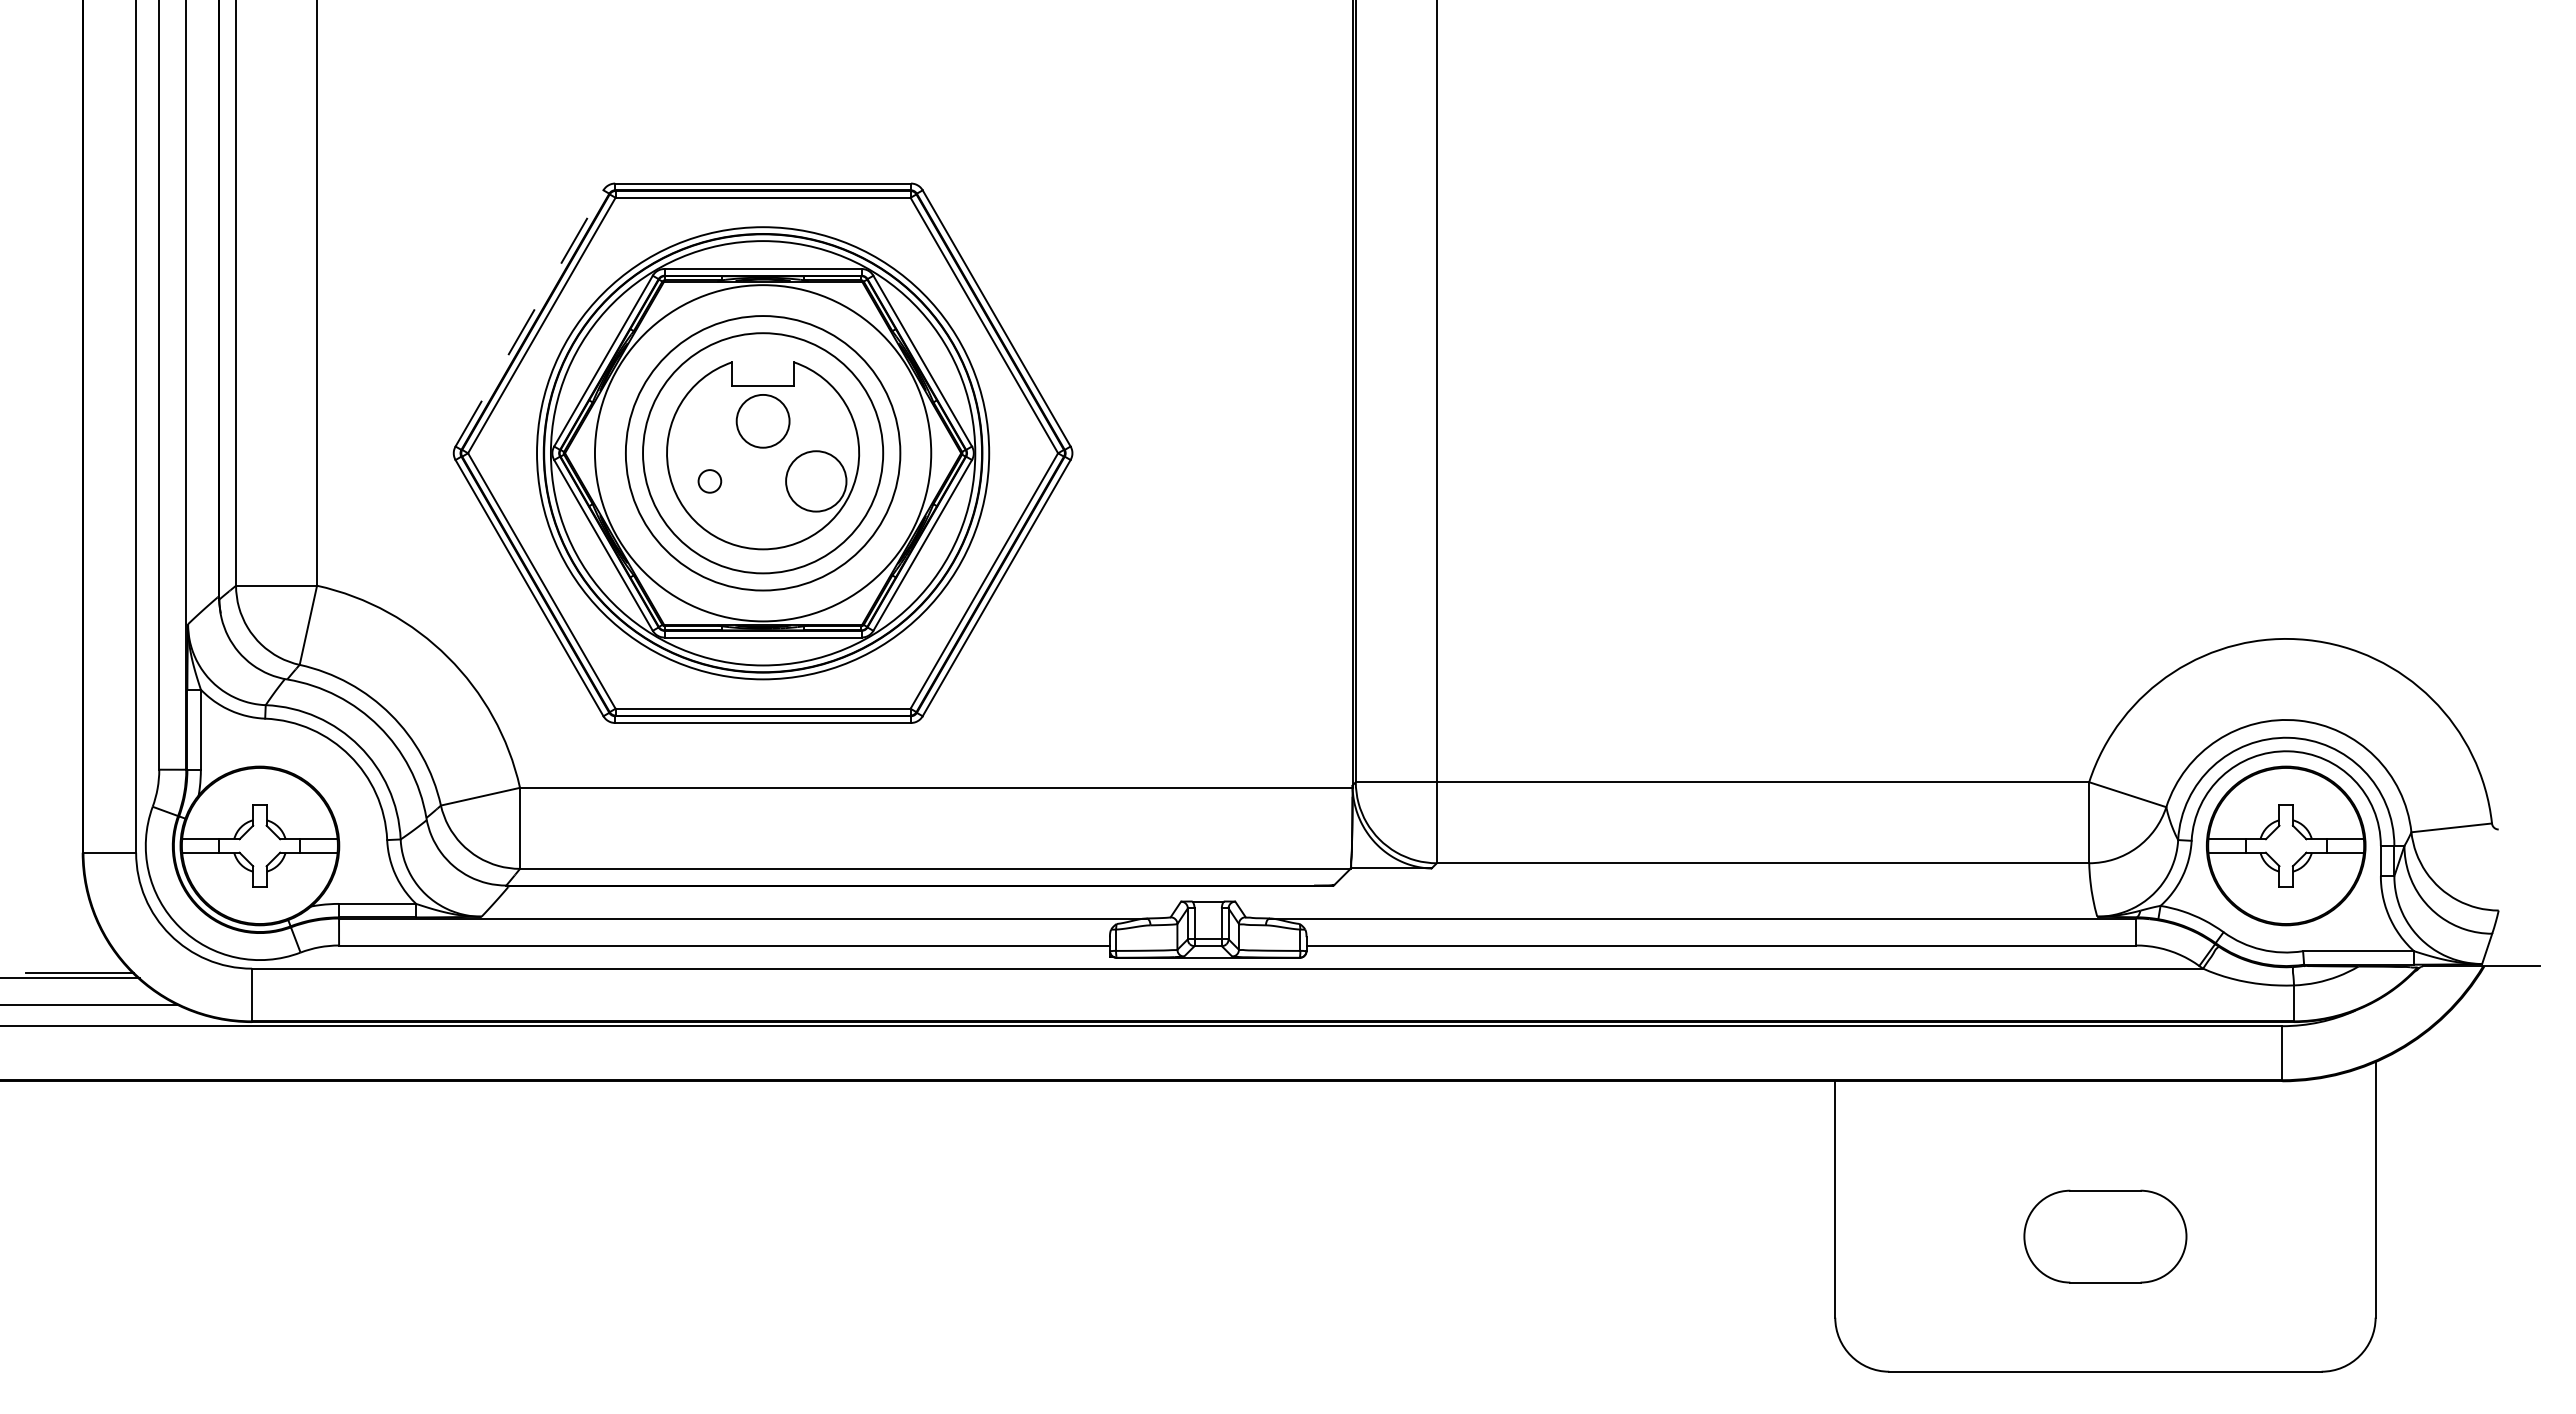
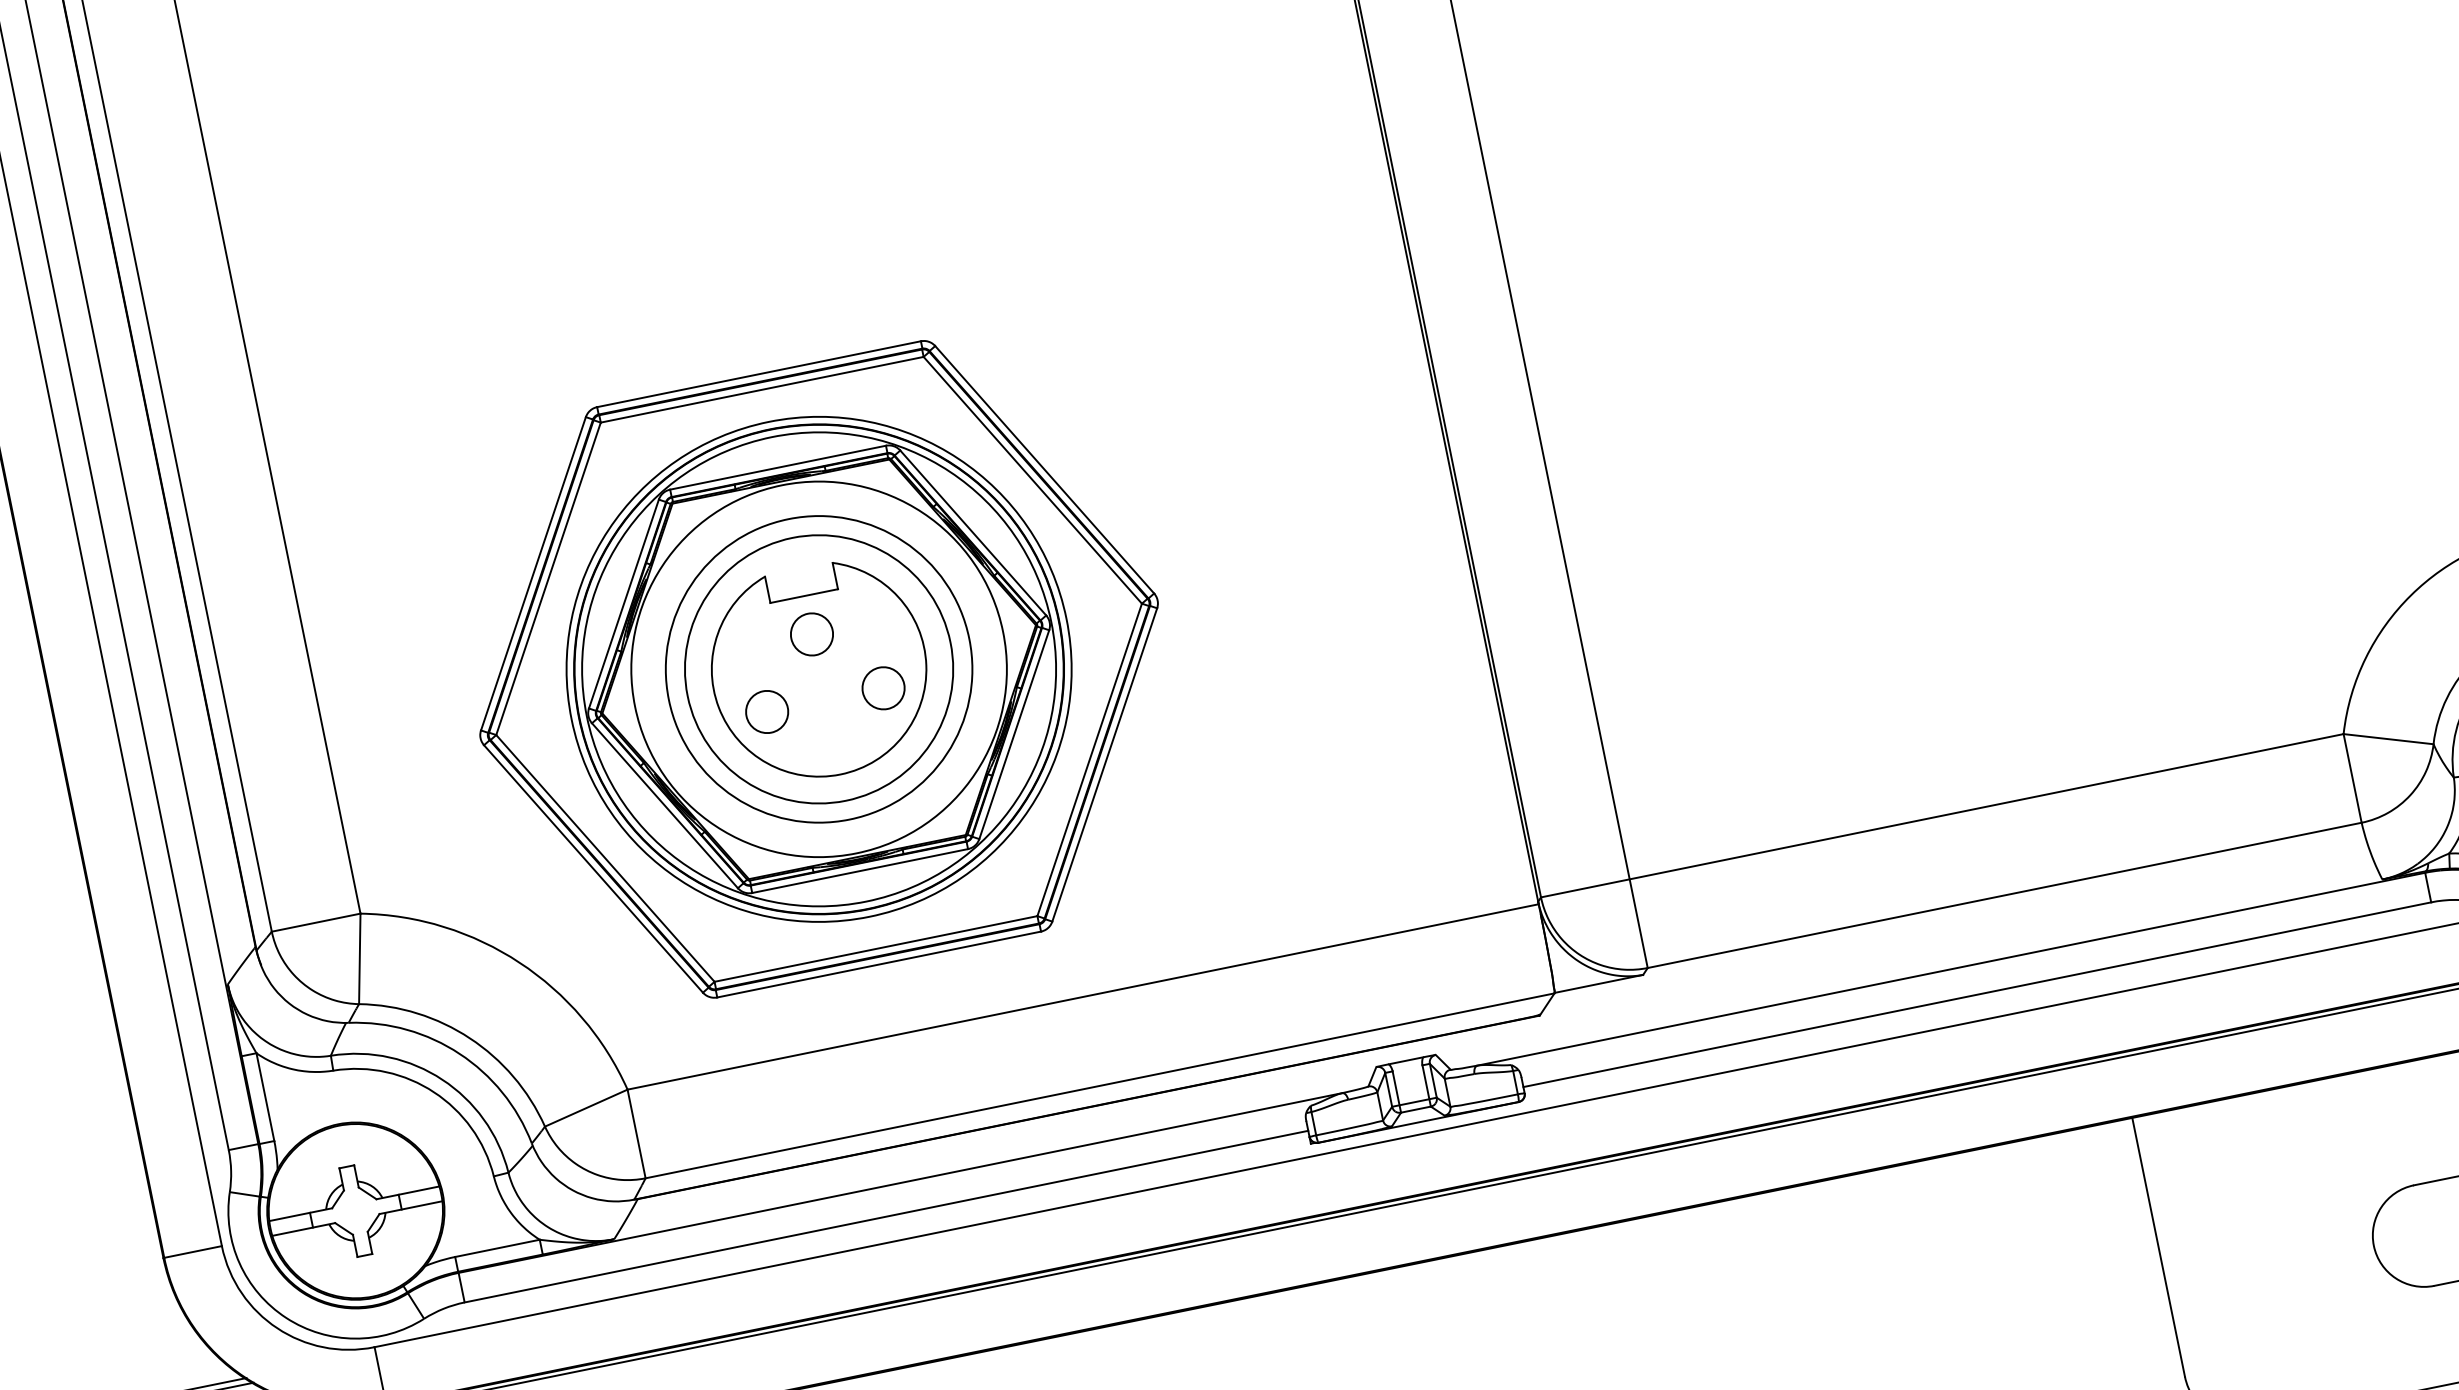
line: (529, 318) -> (533, 573), dashed -> solid
circle: (762, 421) -> (811, 634), size x0.71
circle: (709, 481) -> (766, 712), size x1.67
circle: (816, 481) -> (883, 688), size x0.62

